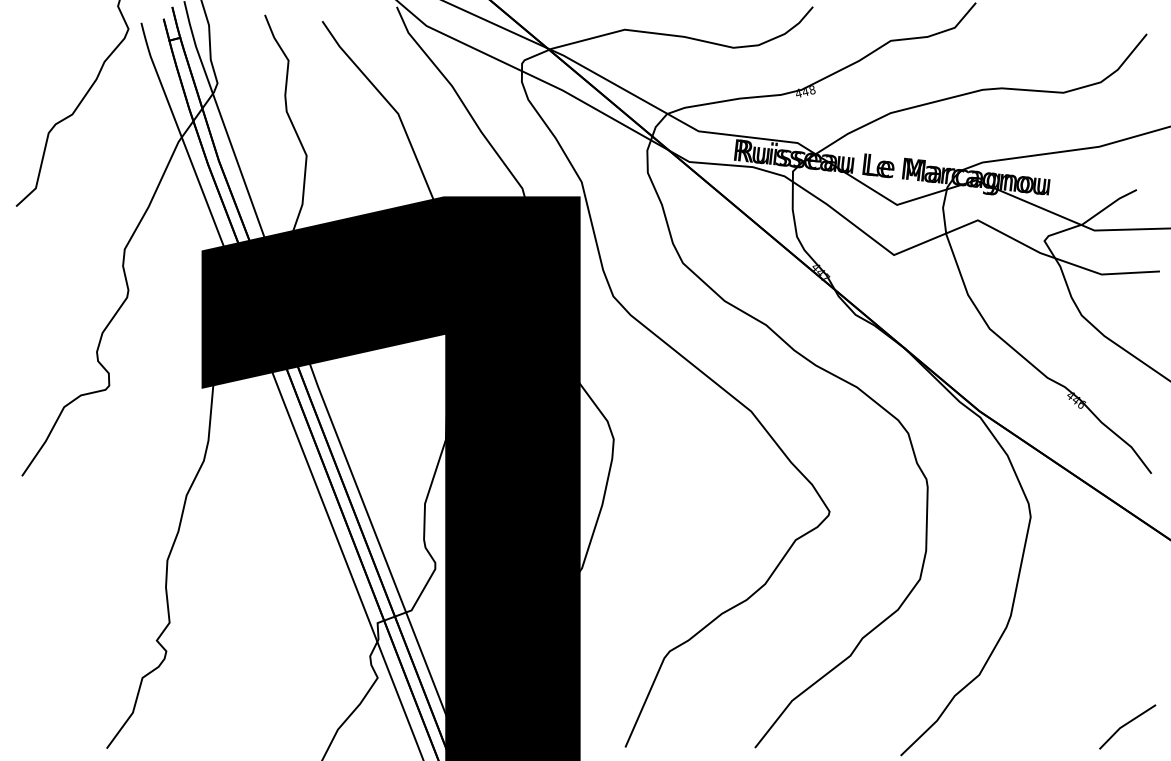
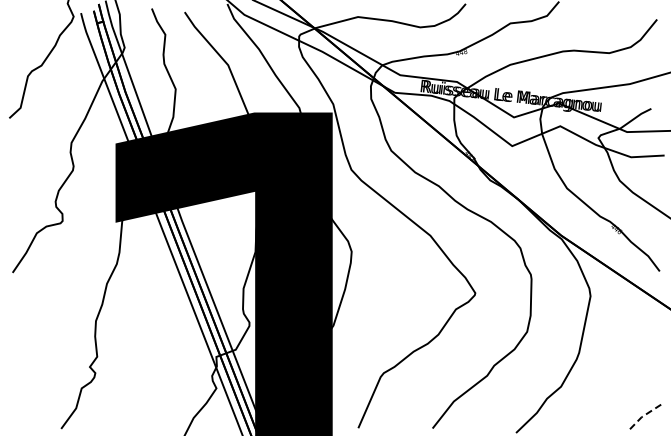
line: (1126, 725) -> (645, 415), solid -> dashed

